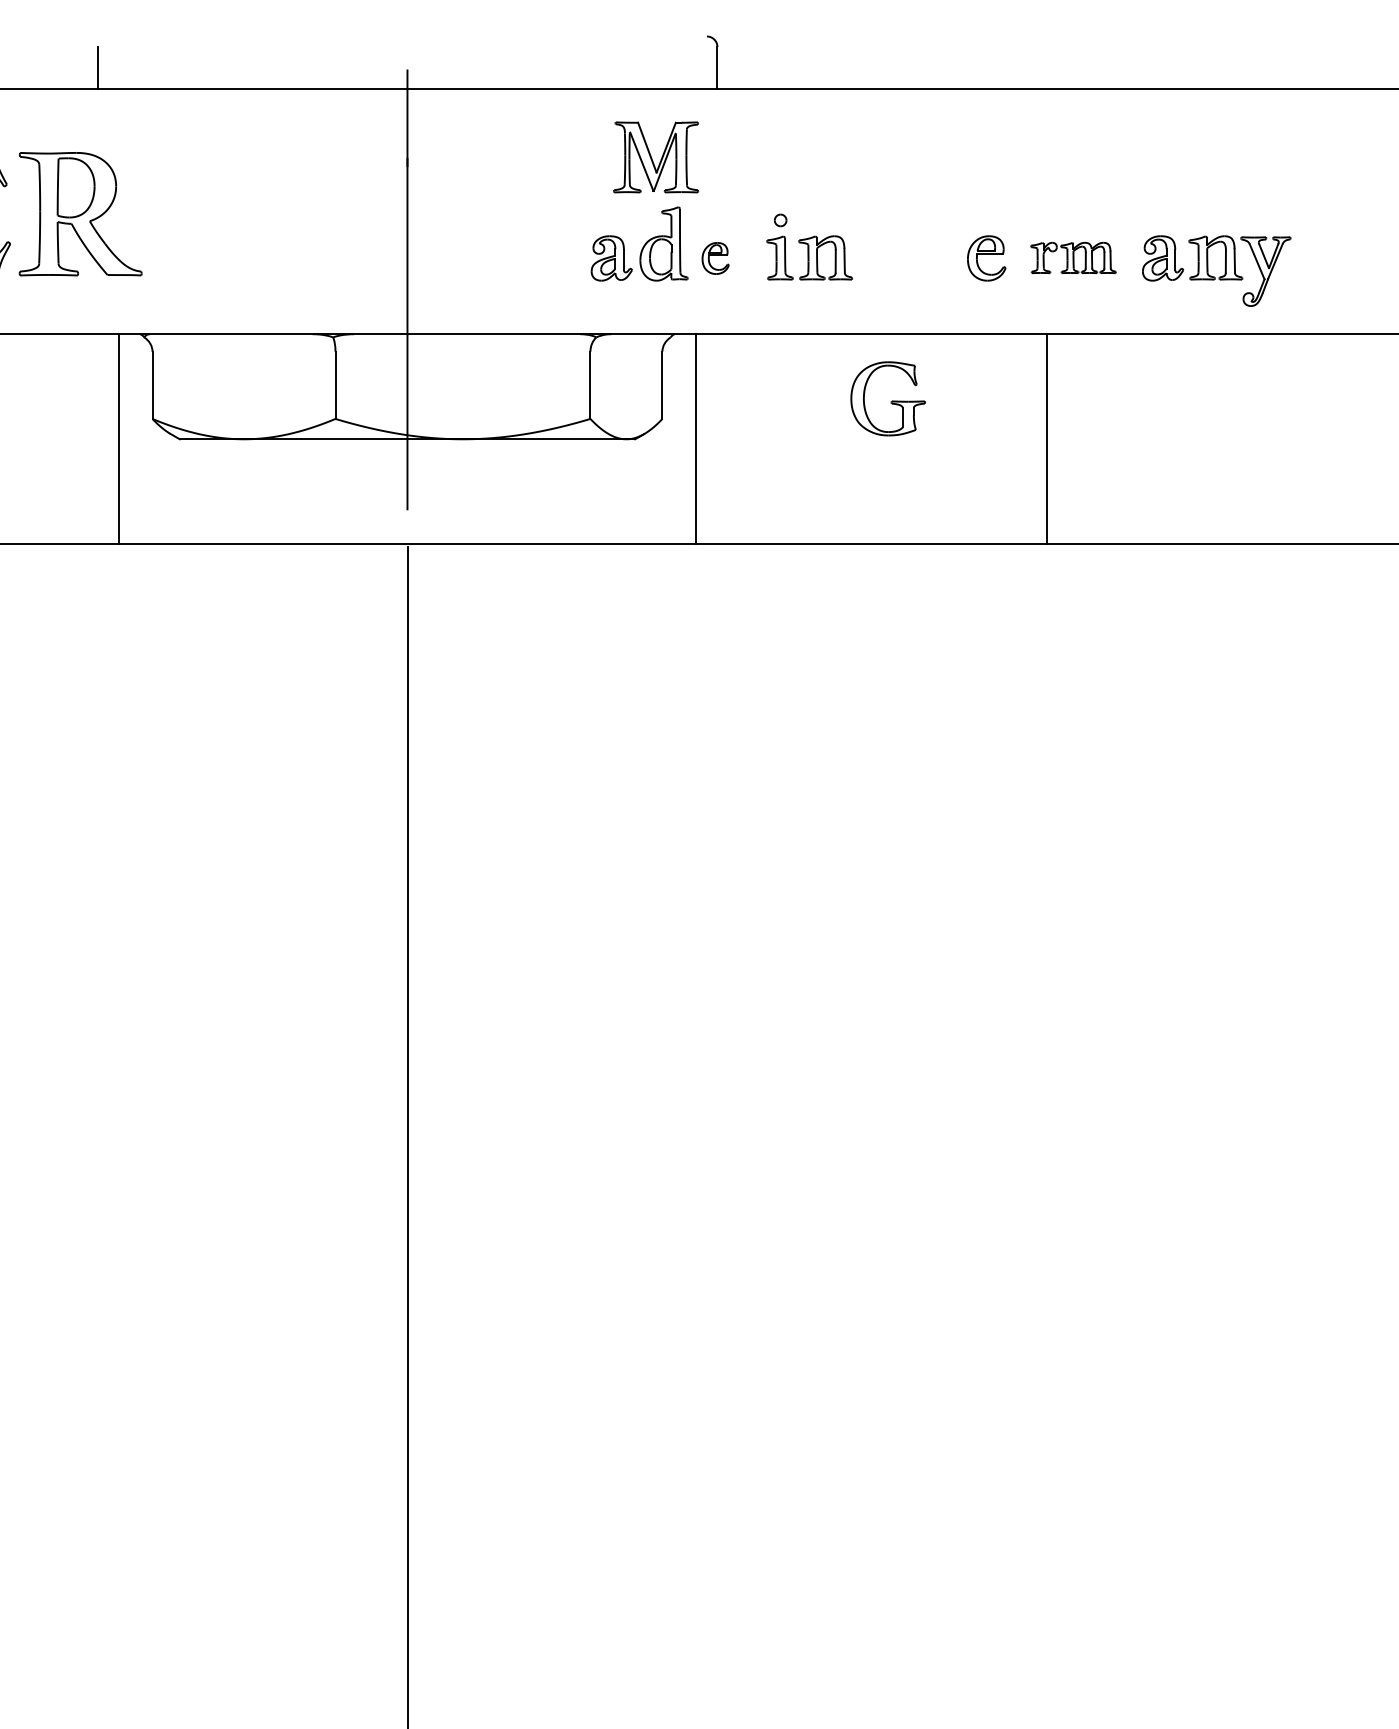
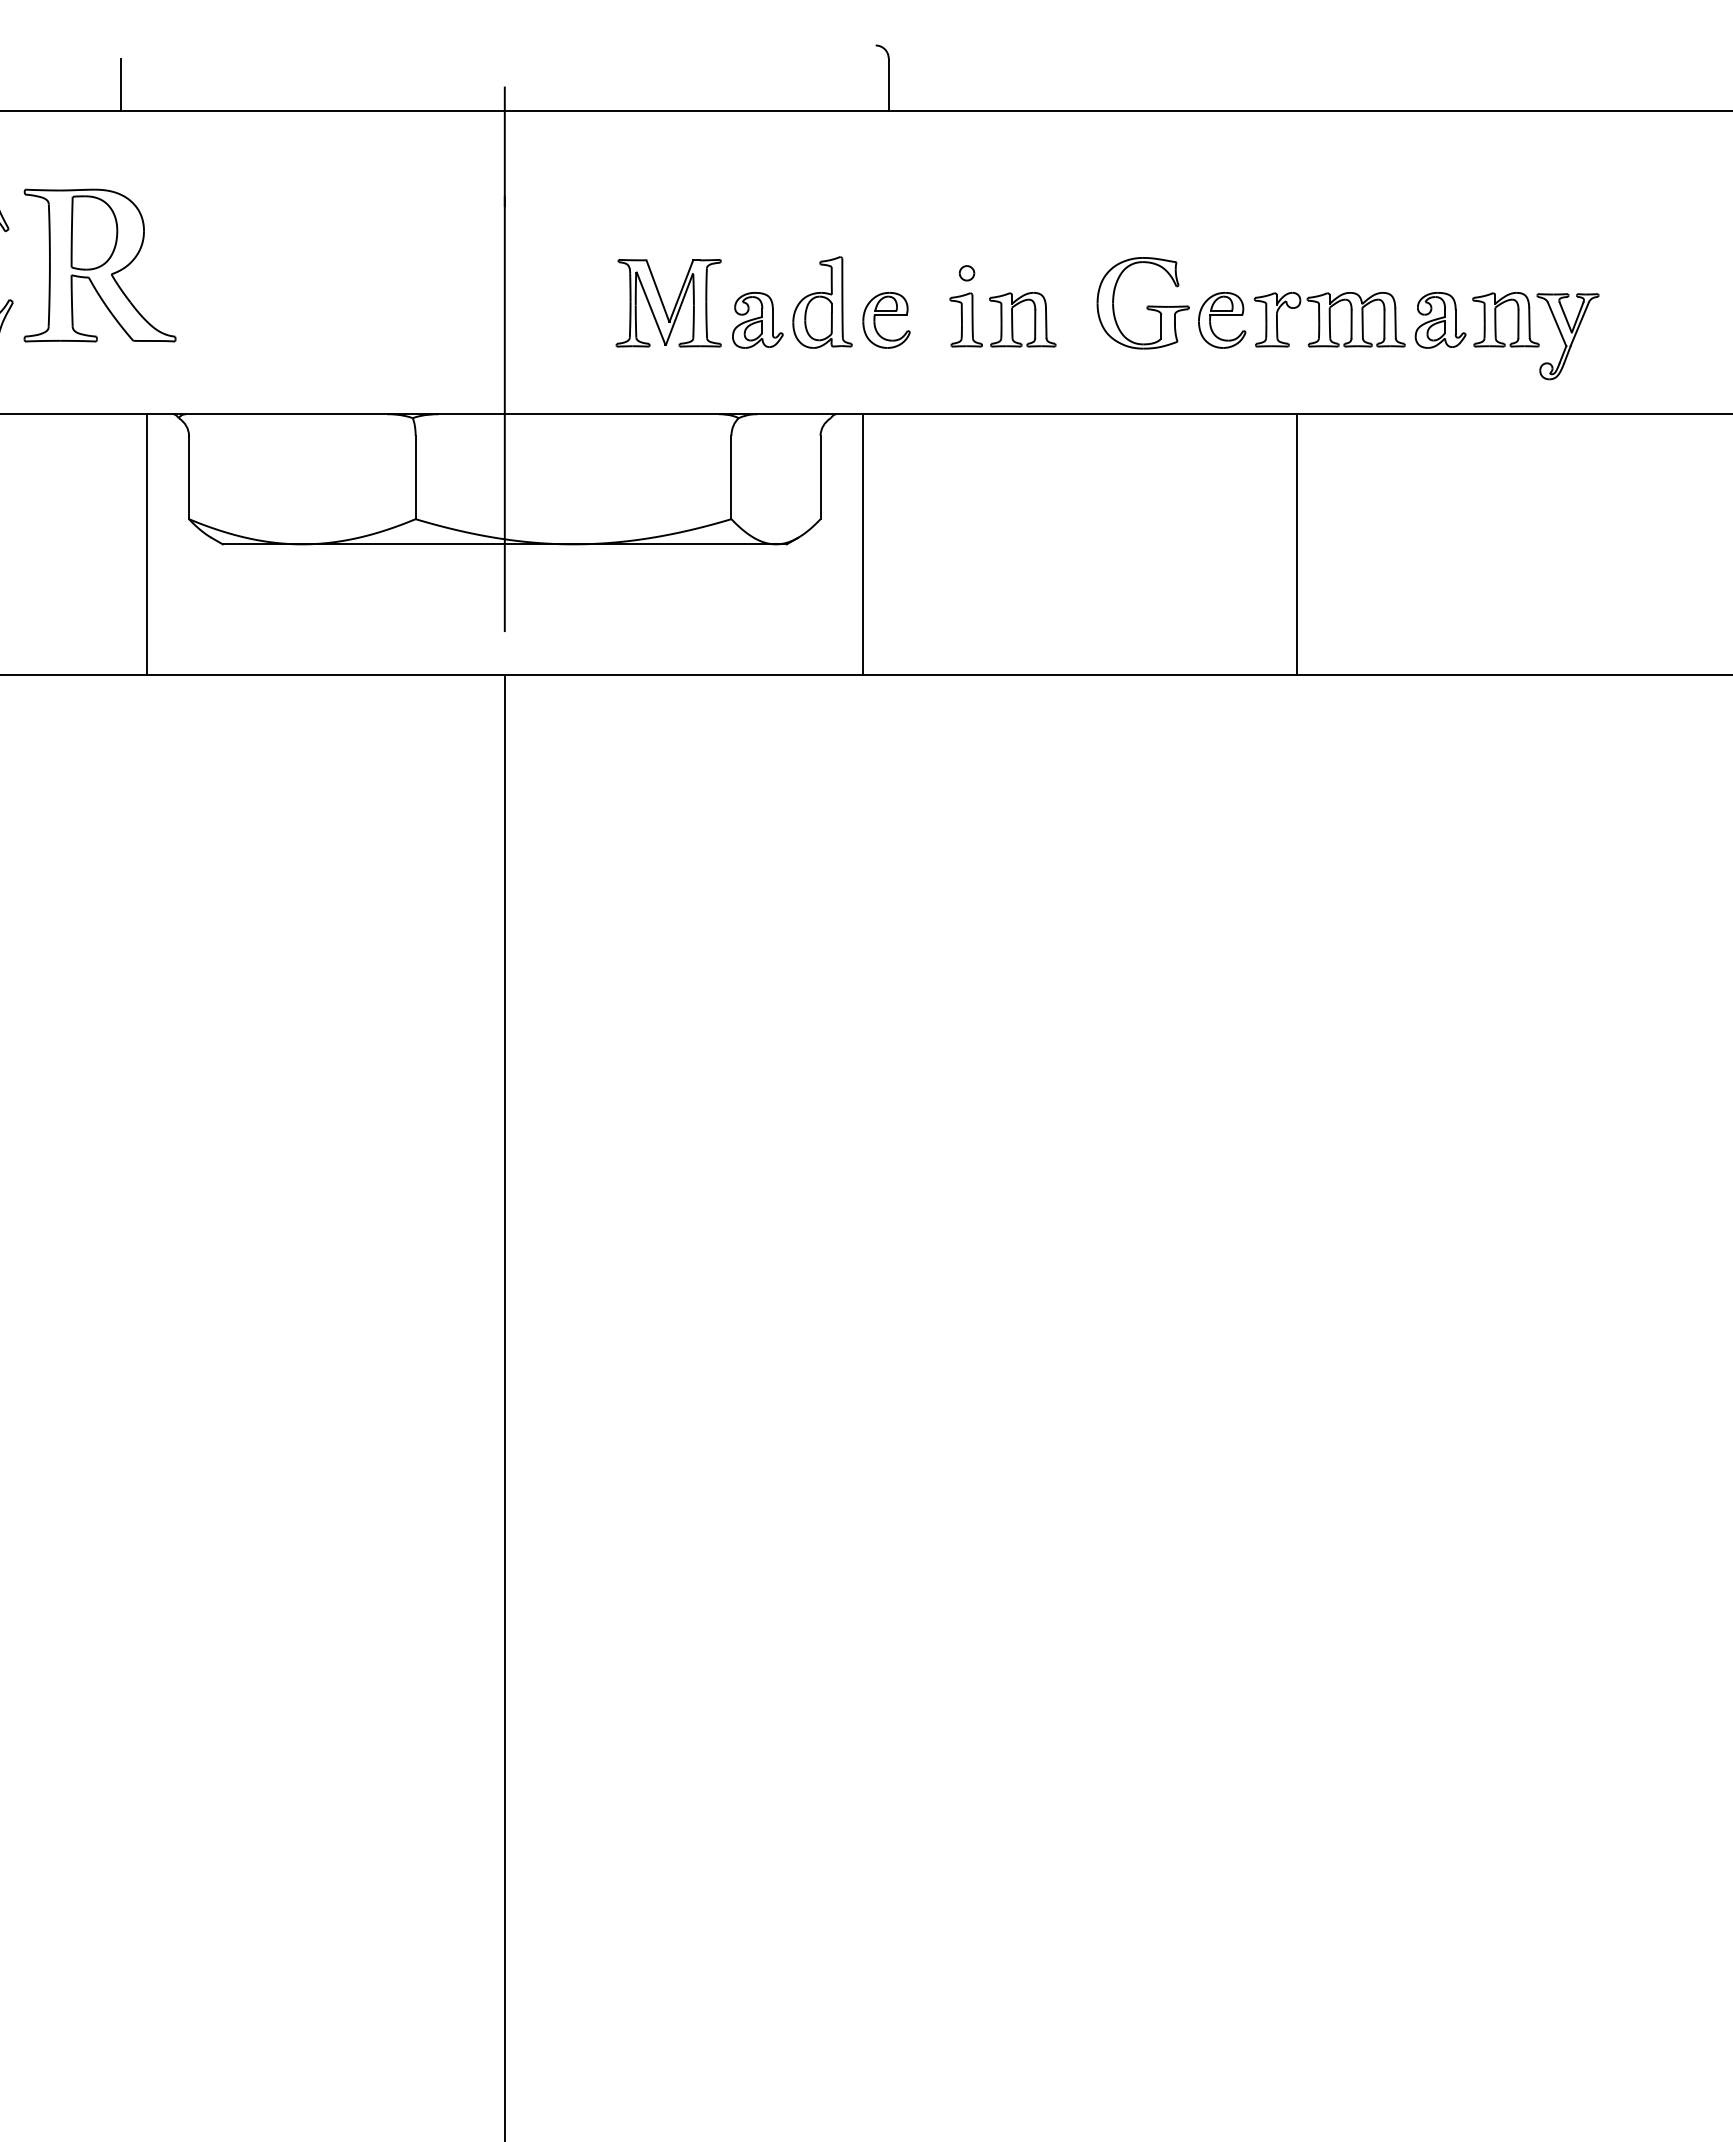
part: (655, 157) -> (668, 303), moved
part: (1073, 257) -> (1329, 319), size x1.43
part: (715, 258) -> (886, 320), size x1.43
part: (887, 399) -> (1142, 303), moved

